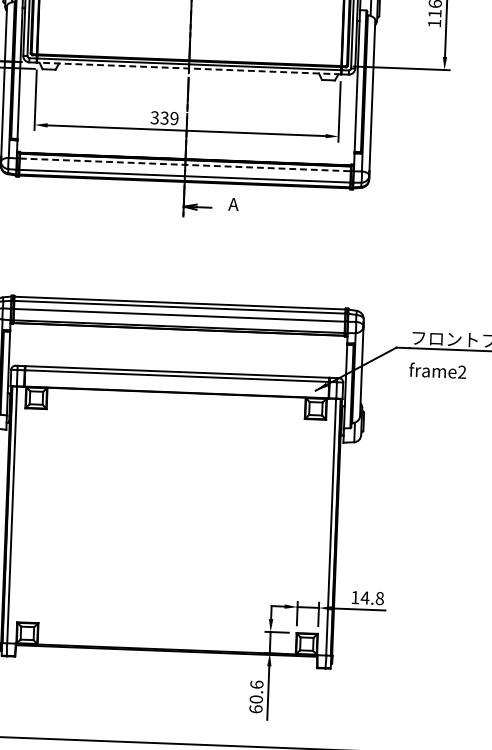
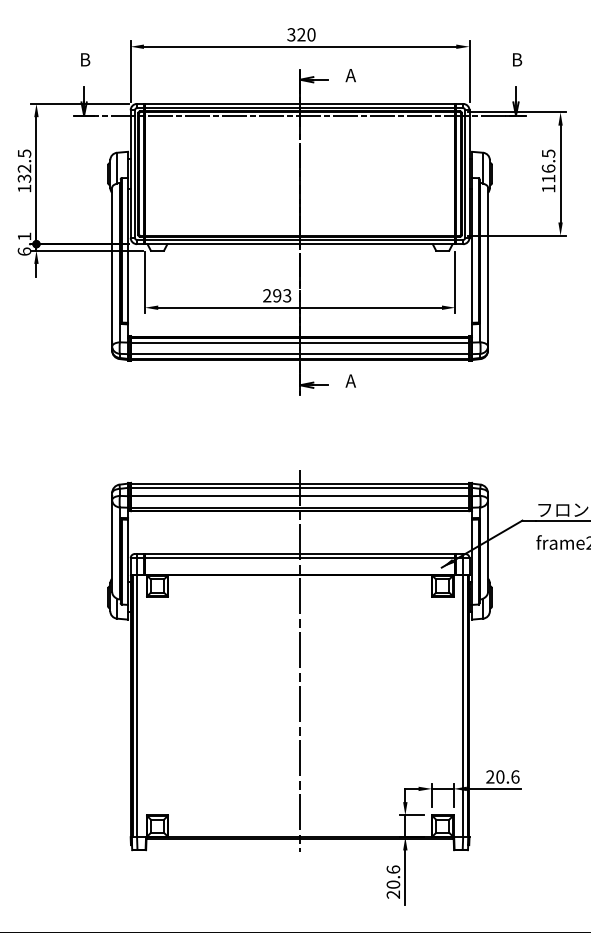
line: (188, 68) -> (299, 244), dashed -> solid
text: (164, 117) -> (277, 295), 339 -> 293
line: (185, 164) -> (300, 342), dashed -> solid
line: (173, 477) -> (300, 661), added
text: (367, 597) -> (502, 776), 14.8 -> 20.6
text: (256, 709) -> (393, 894), 60.6 -> 20.6

